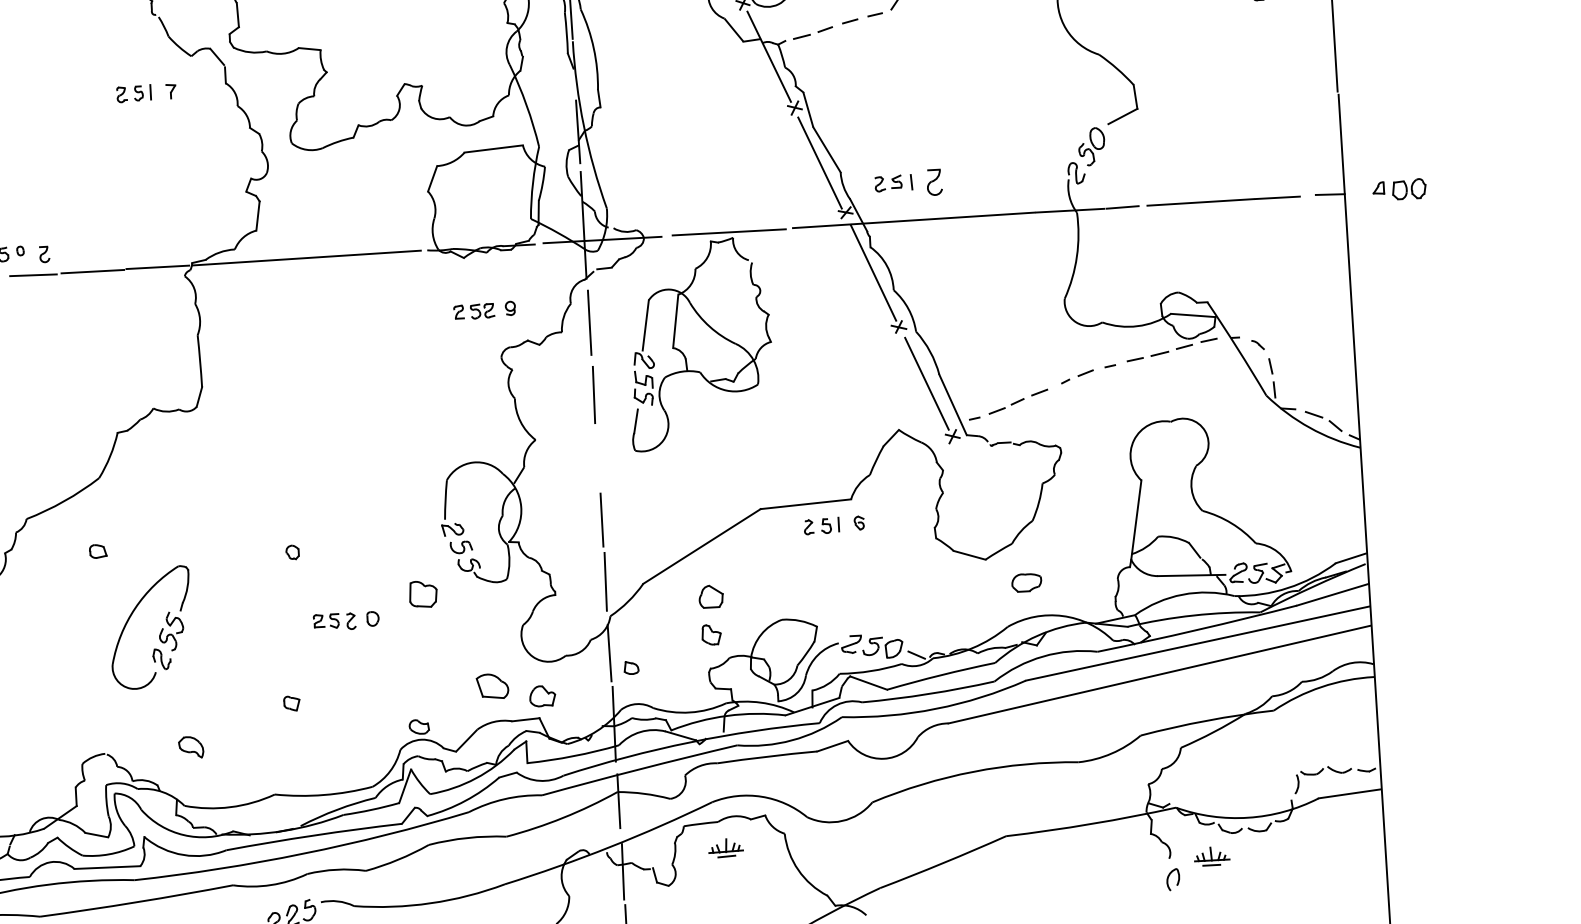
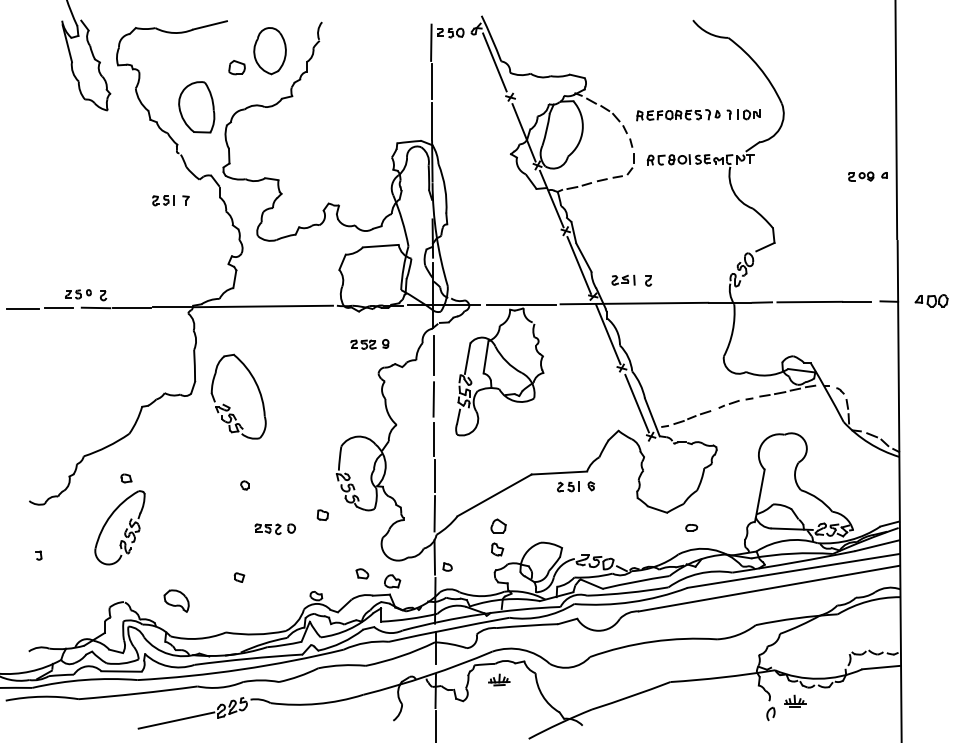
part: (934, 181) -> (648, 280), size x0.62
part: (260, 424) -> (229, 406), added
line: (598, 460) -> (434, 439), added
part: (1026, 581) -> (691, 527), size x0.62
part: (422, 593) -> (322, 514), size x0.62
part: (160, 630) -> (125, 529), moved
part: (492, 685) -> (362, 573), size x0.62
part: (191, 746) -> (176, 600), size x1.67

